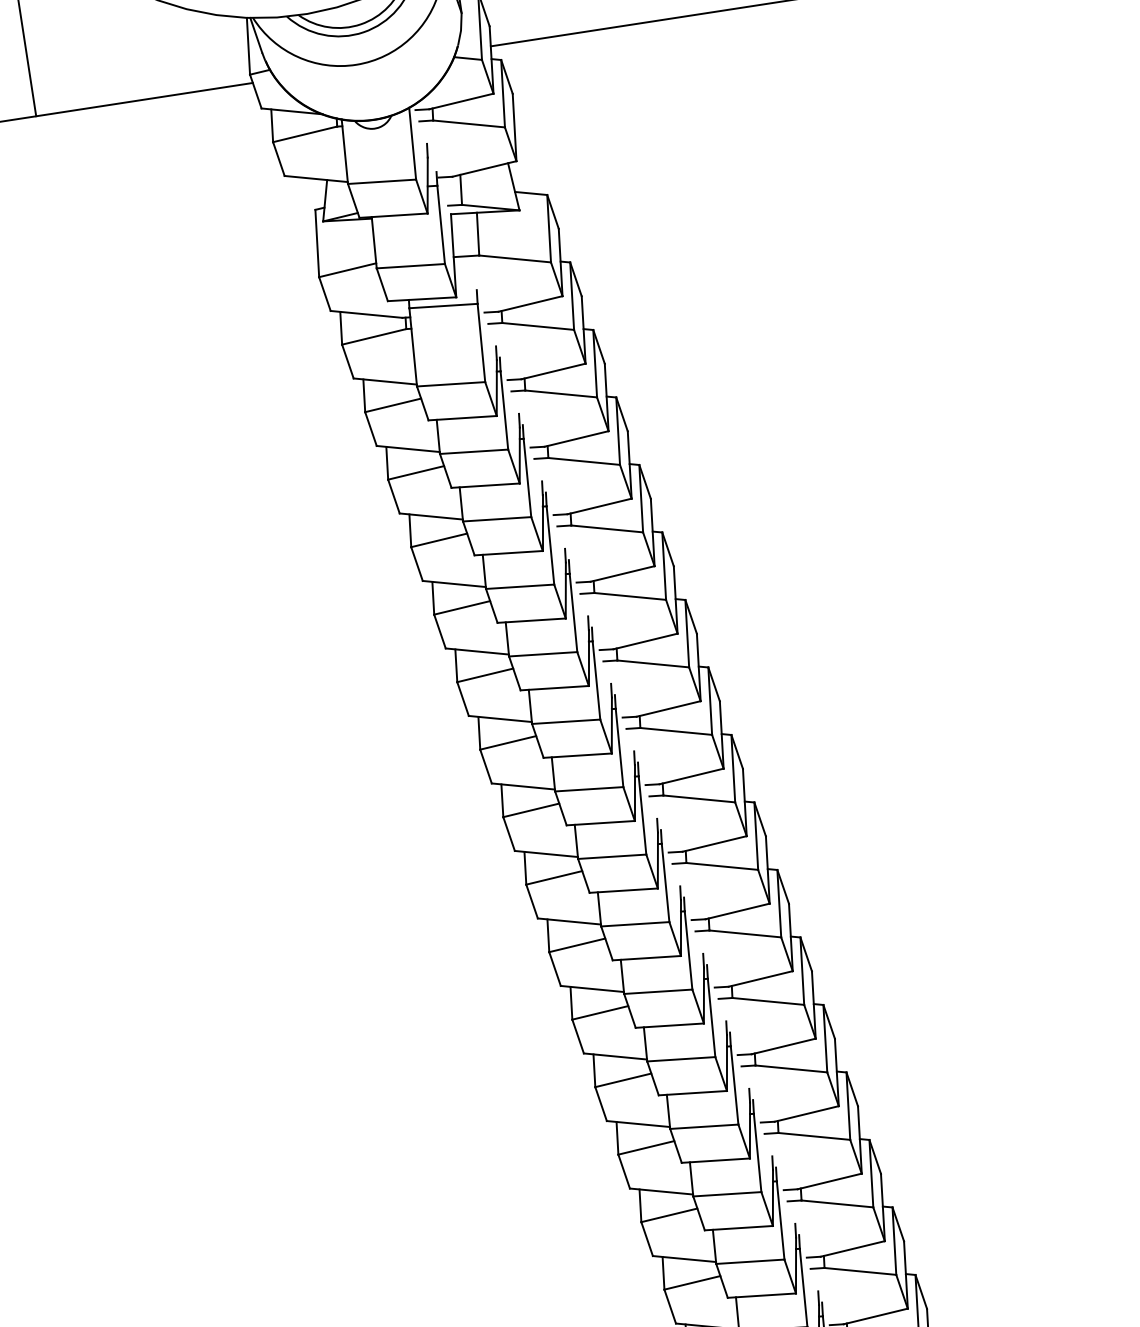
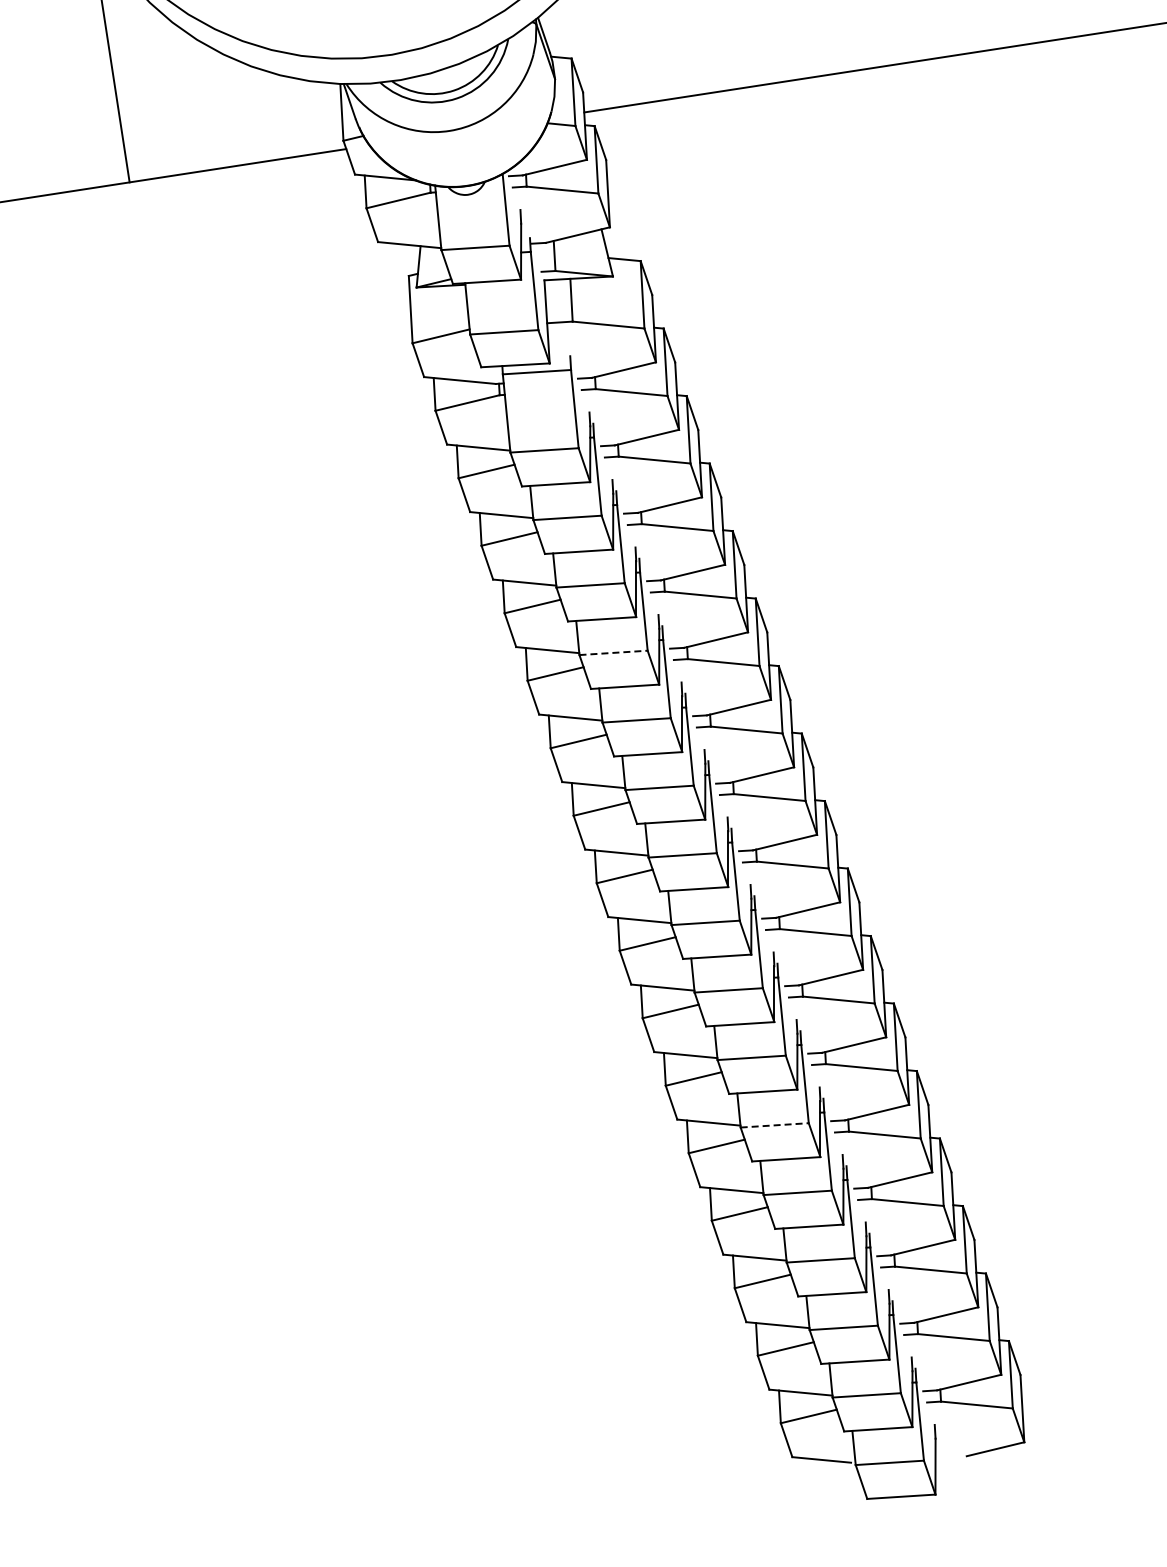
line: (521, 586) -> (614, 652), solid -> dashed
line: (682, 1059) -> (775, 1125), solid -> dashed

